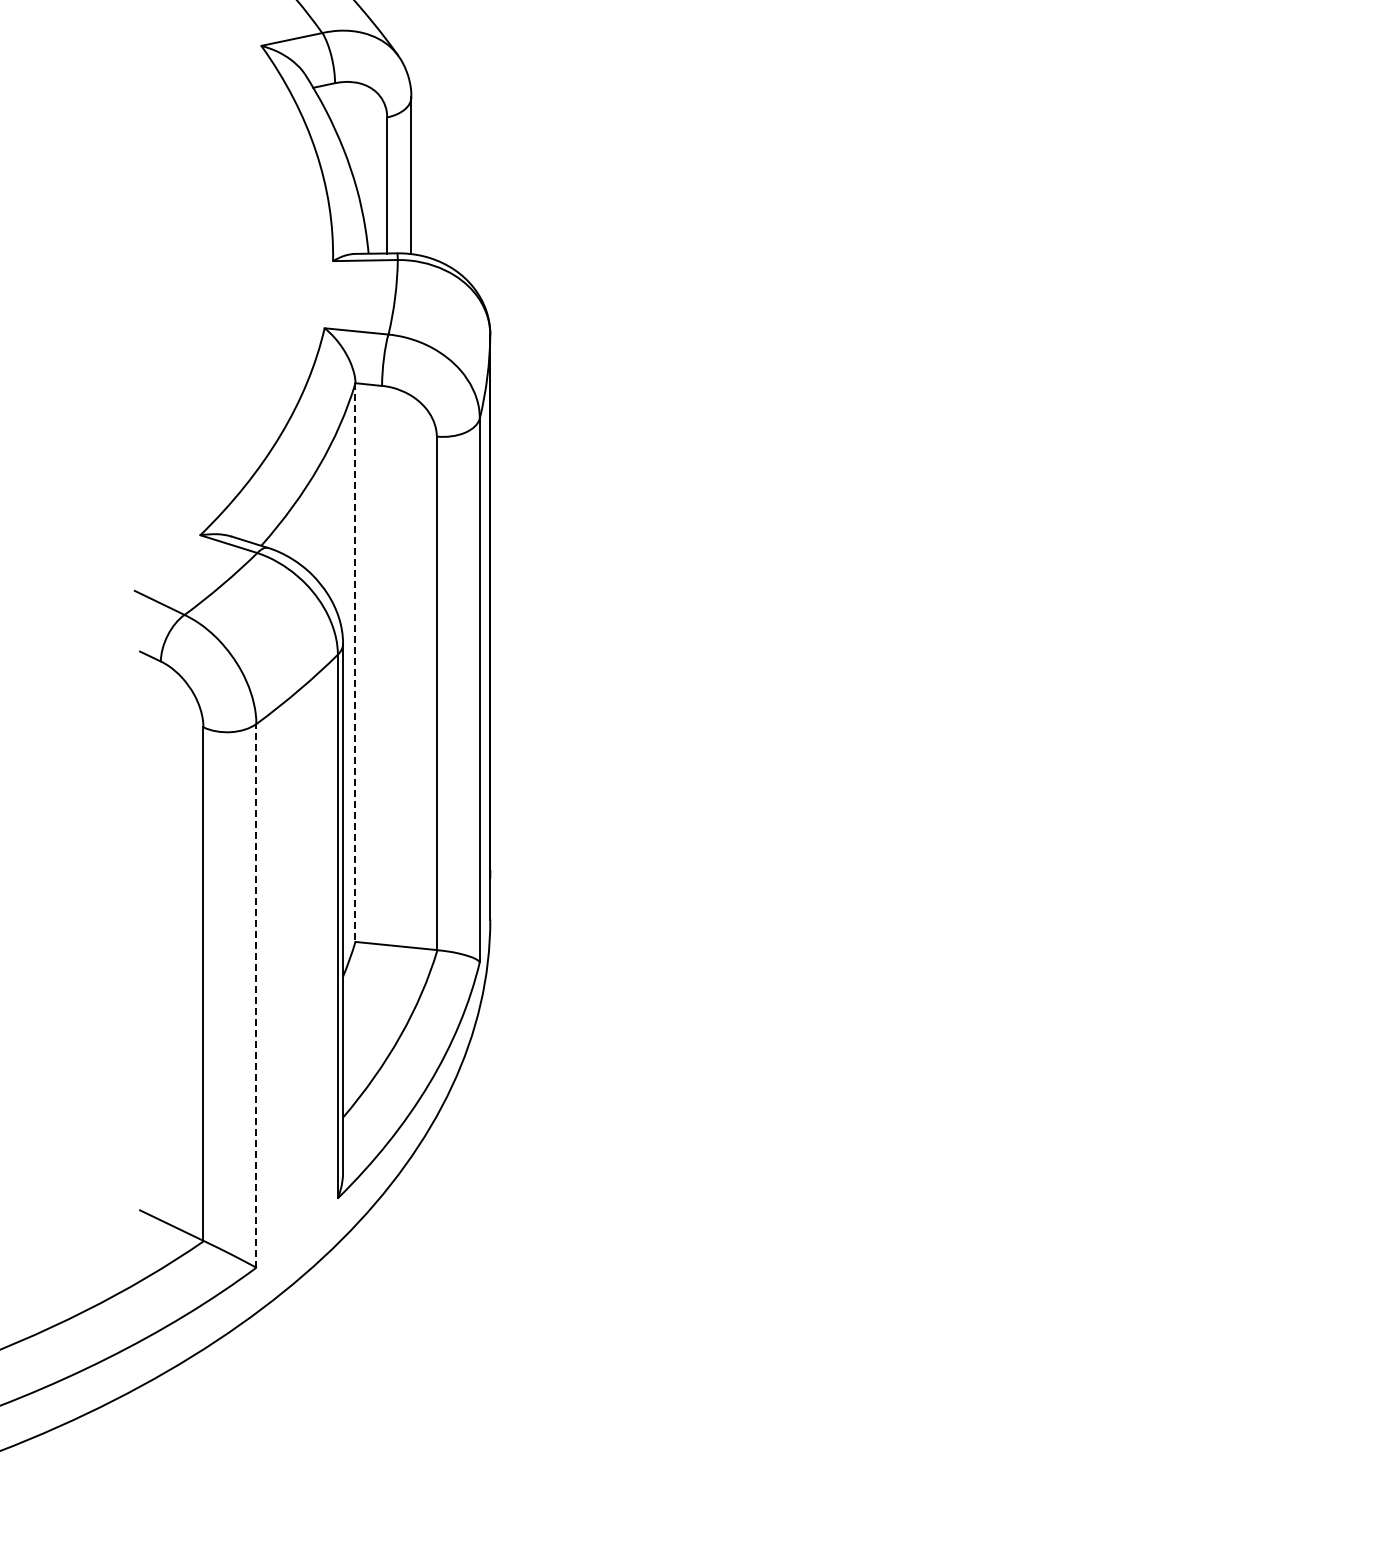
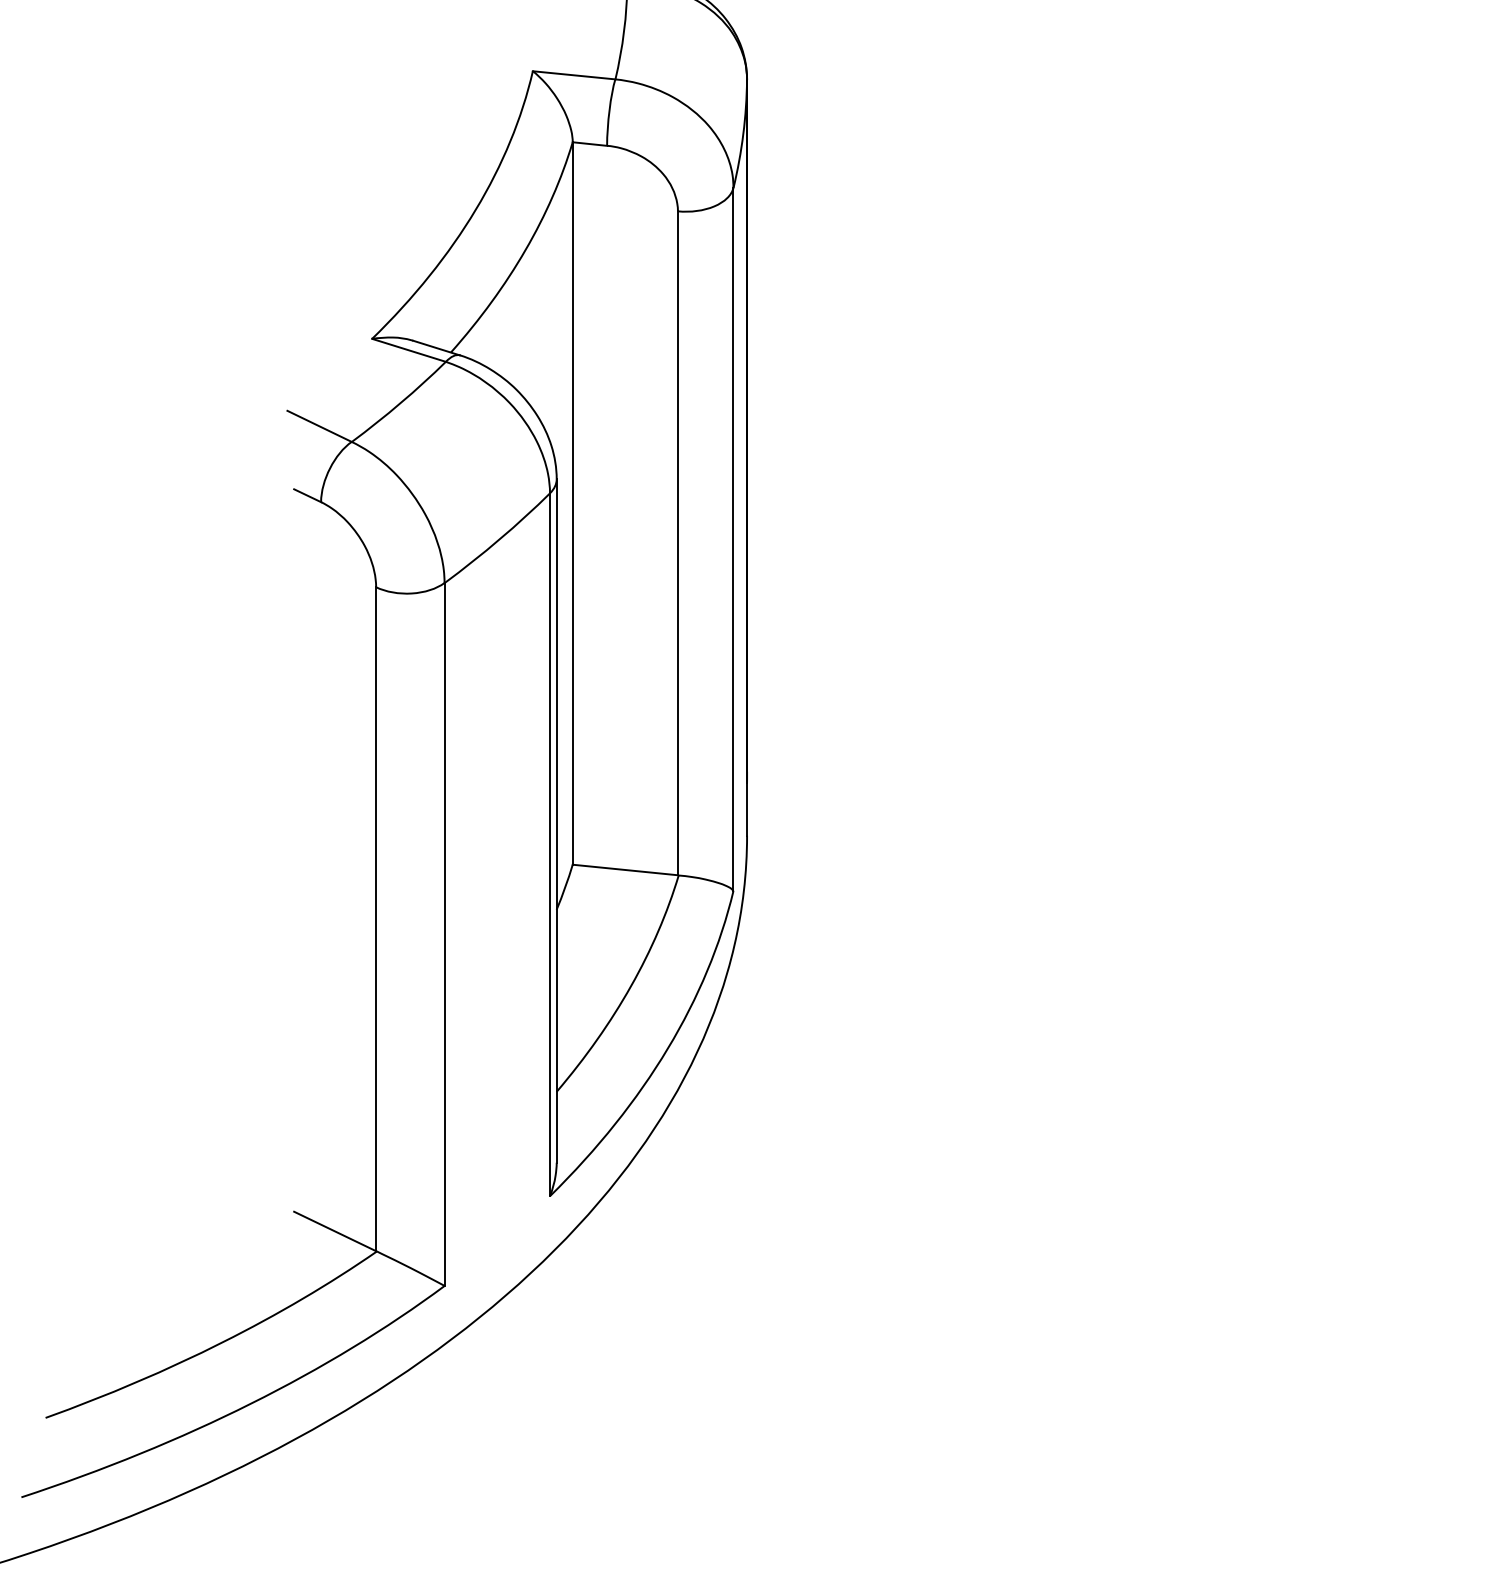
line: (355, 663) -> (572, 504), dashed -> solid
line: (256, 995) -> (444, 933), dashed -> solid

